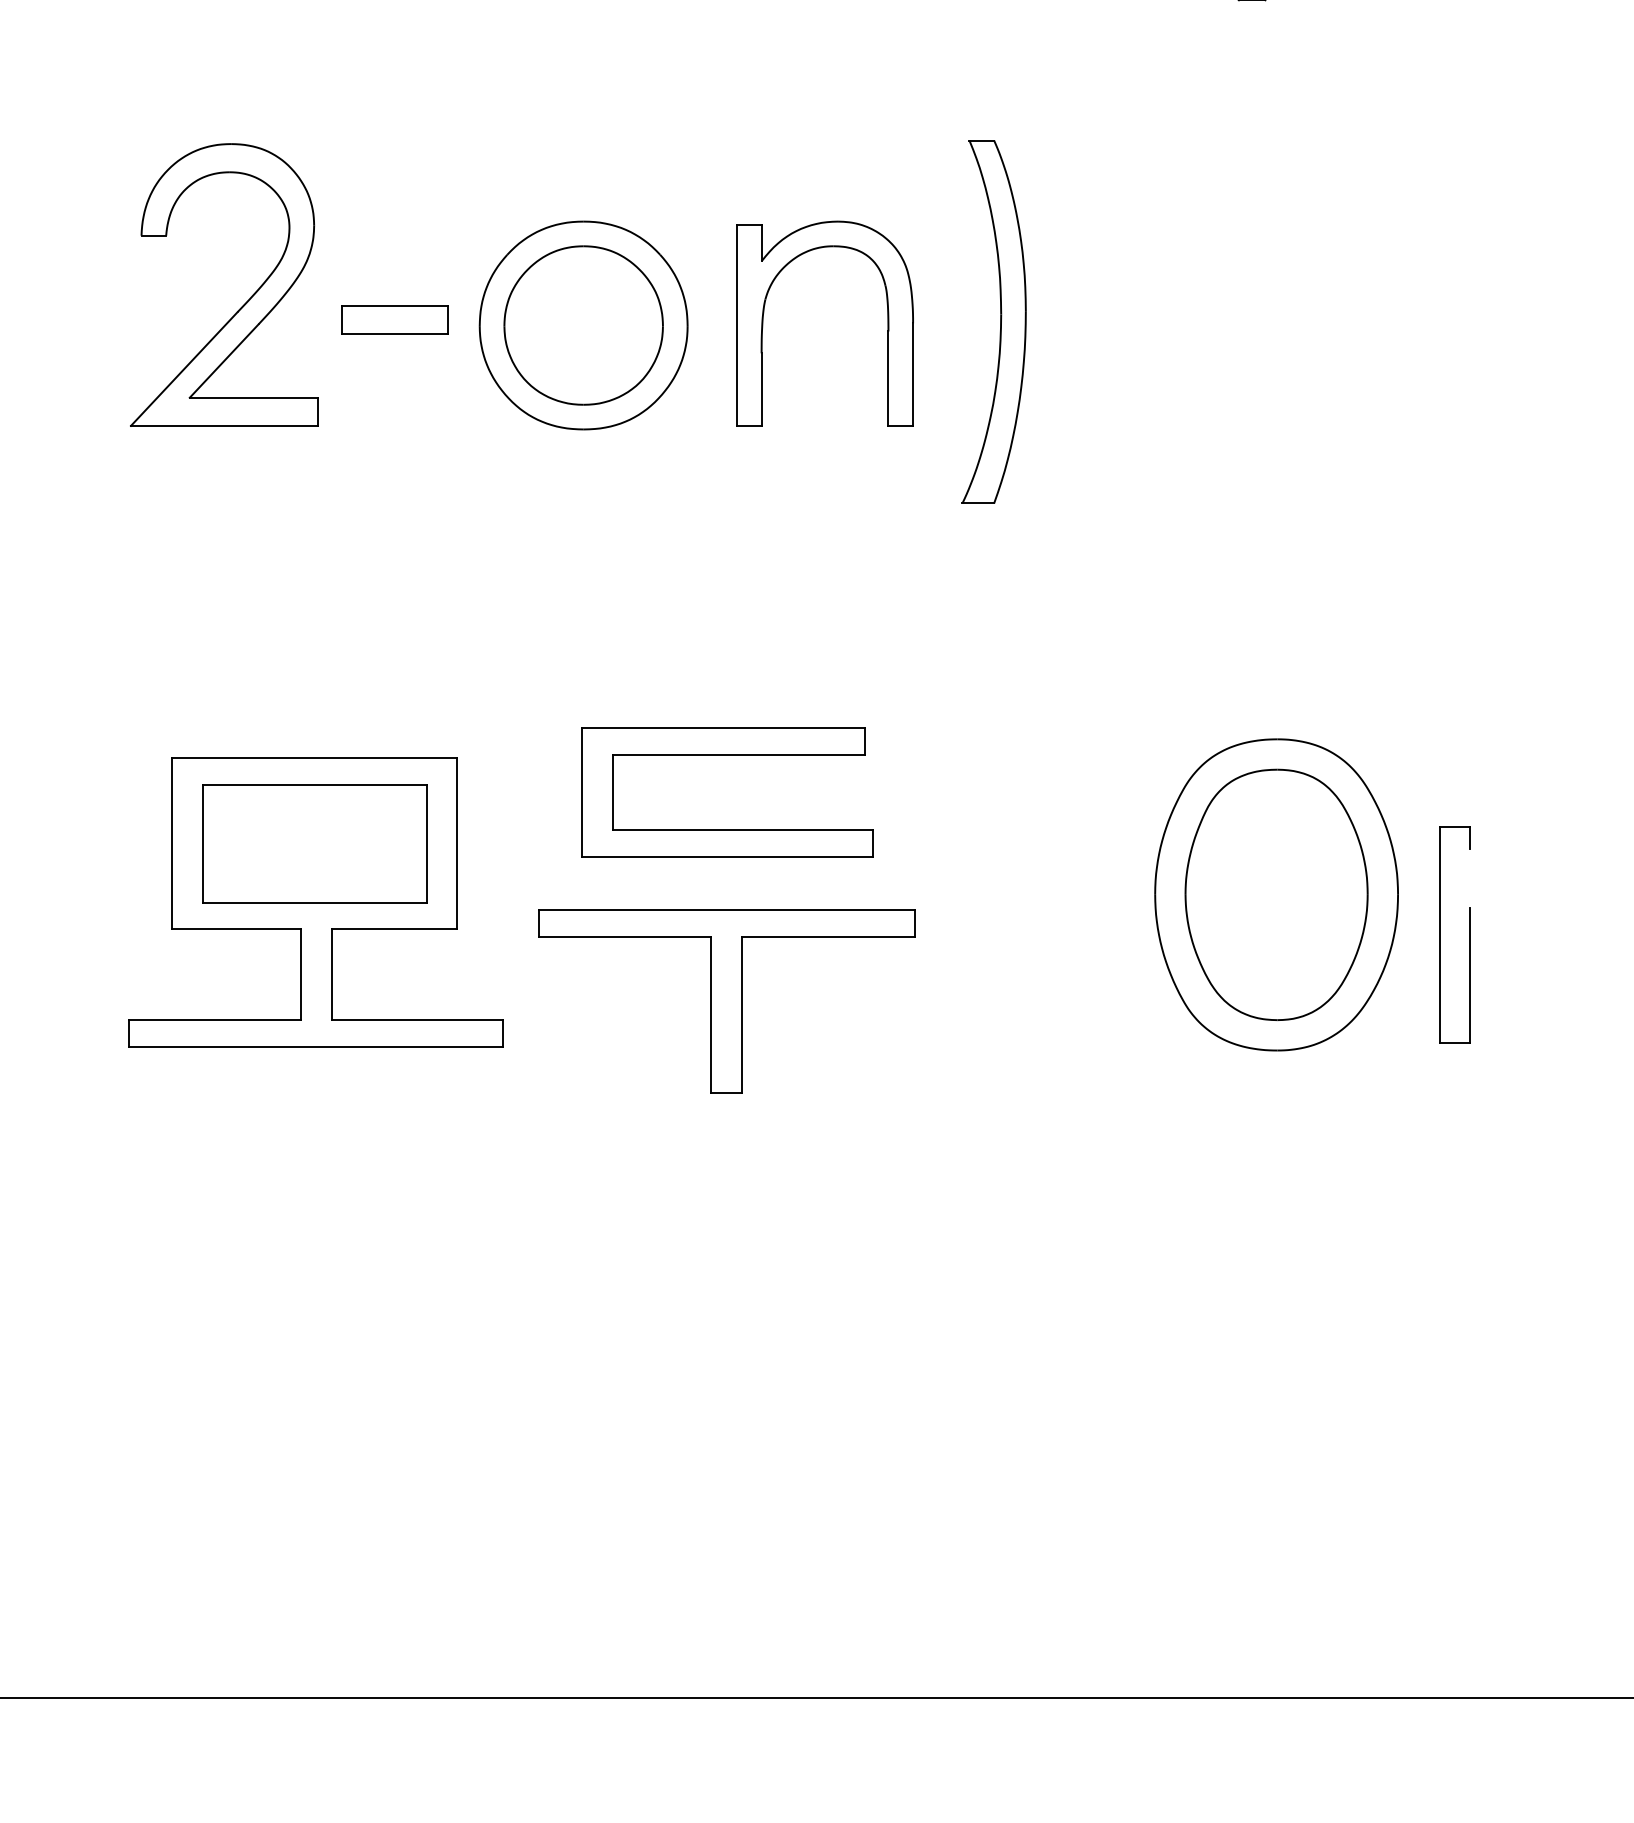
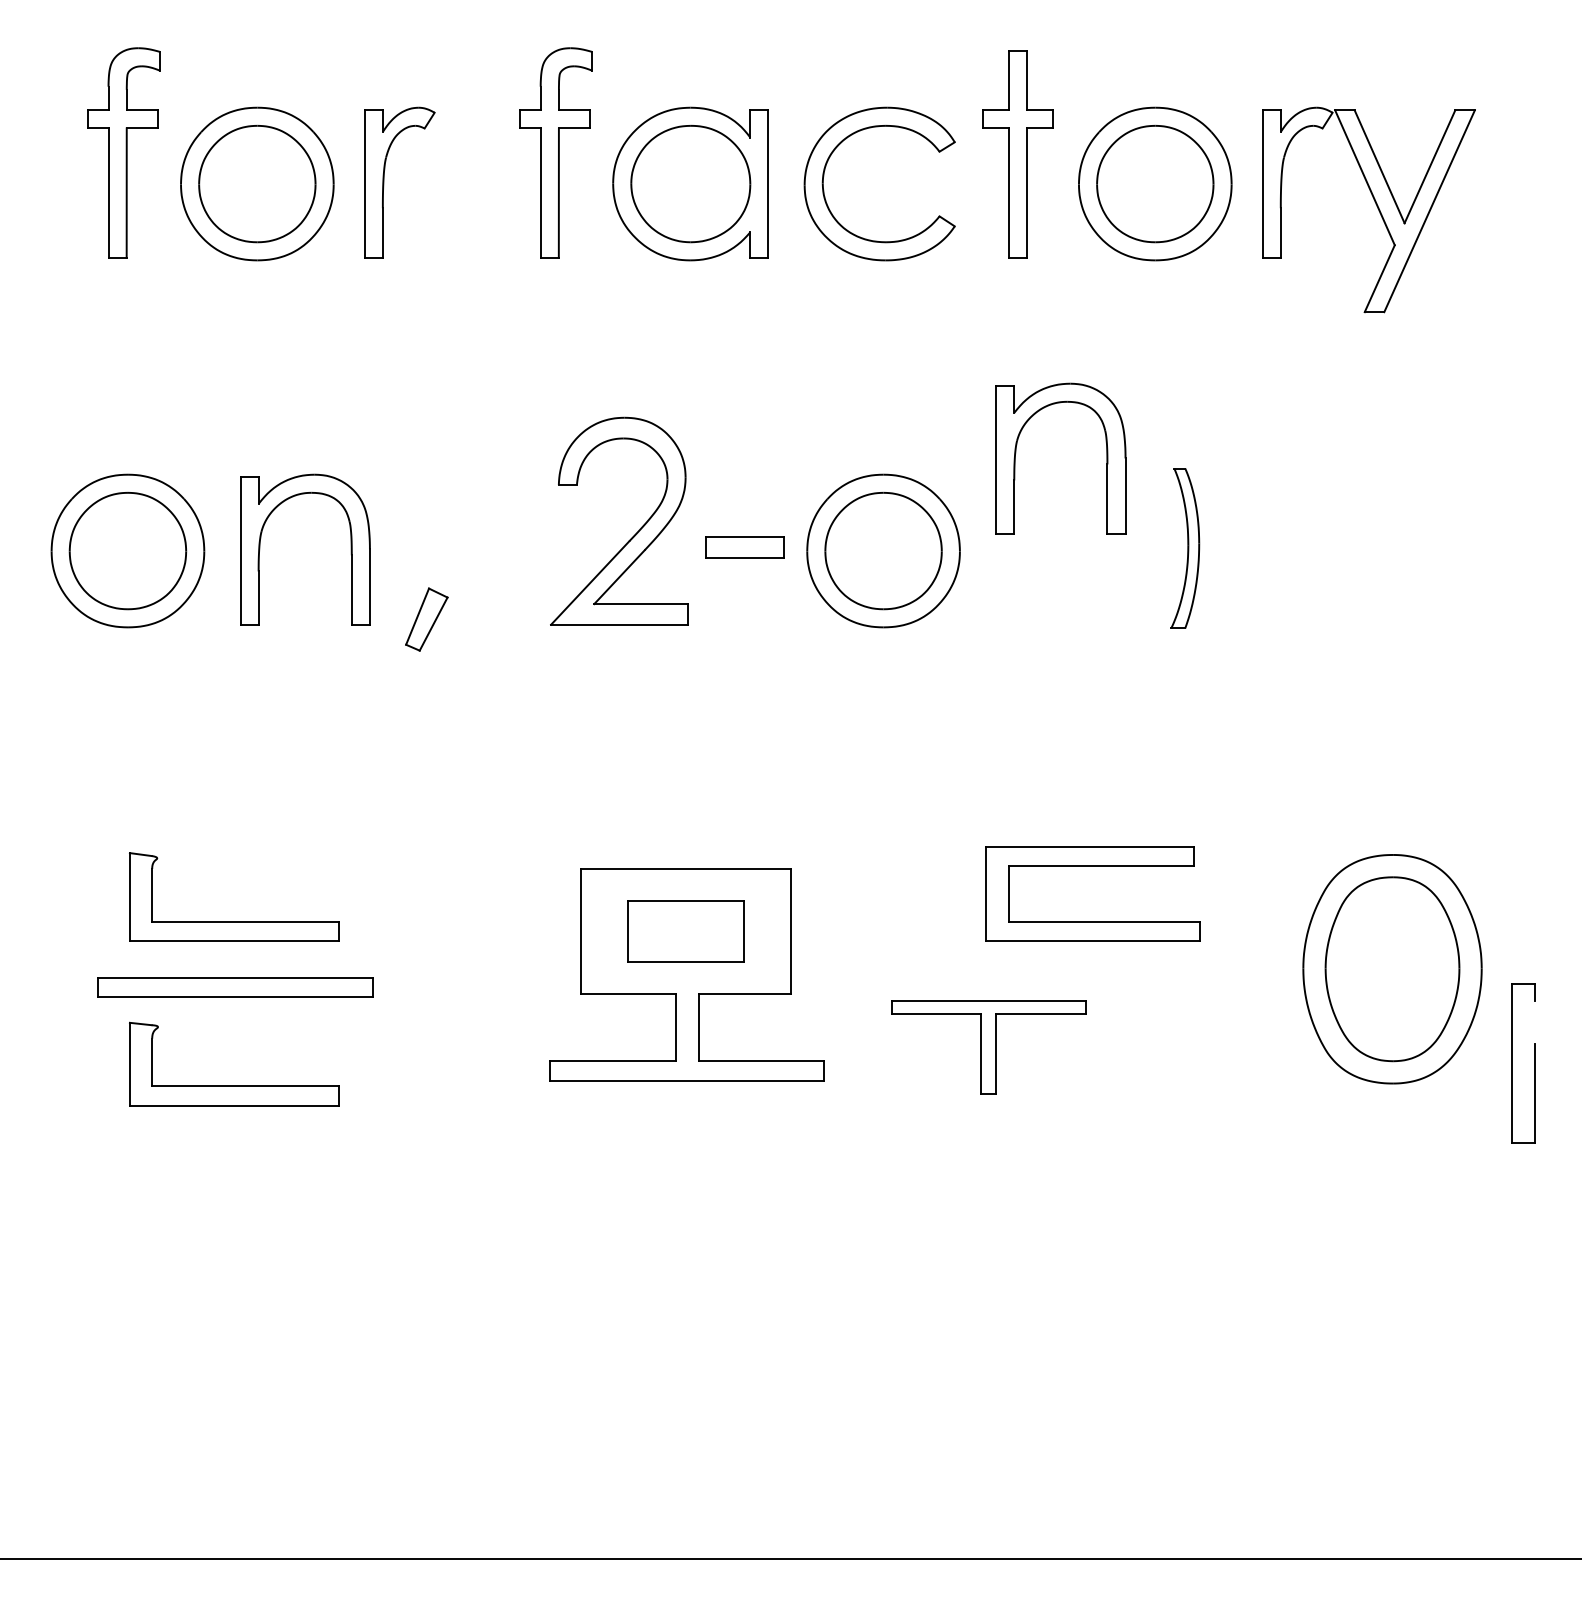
part: (764, 316) -> (1016, 453), moved
part: (994, 322) -> (1185, 548), size x0.6
part: (726, 755) -> (1092, 866), moved
part: (313, 843) -> (685, 931), size x0.7
part: (1439, 934) -> (1512, 1063), moved
part: (726, 1001) -> (988, 1047), size x0.7

